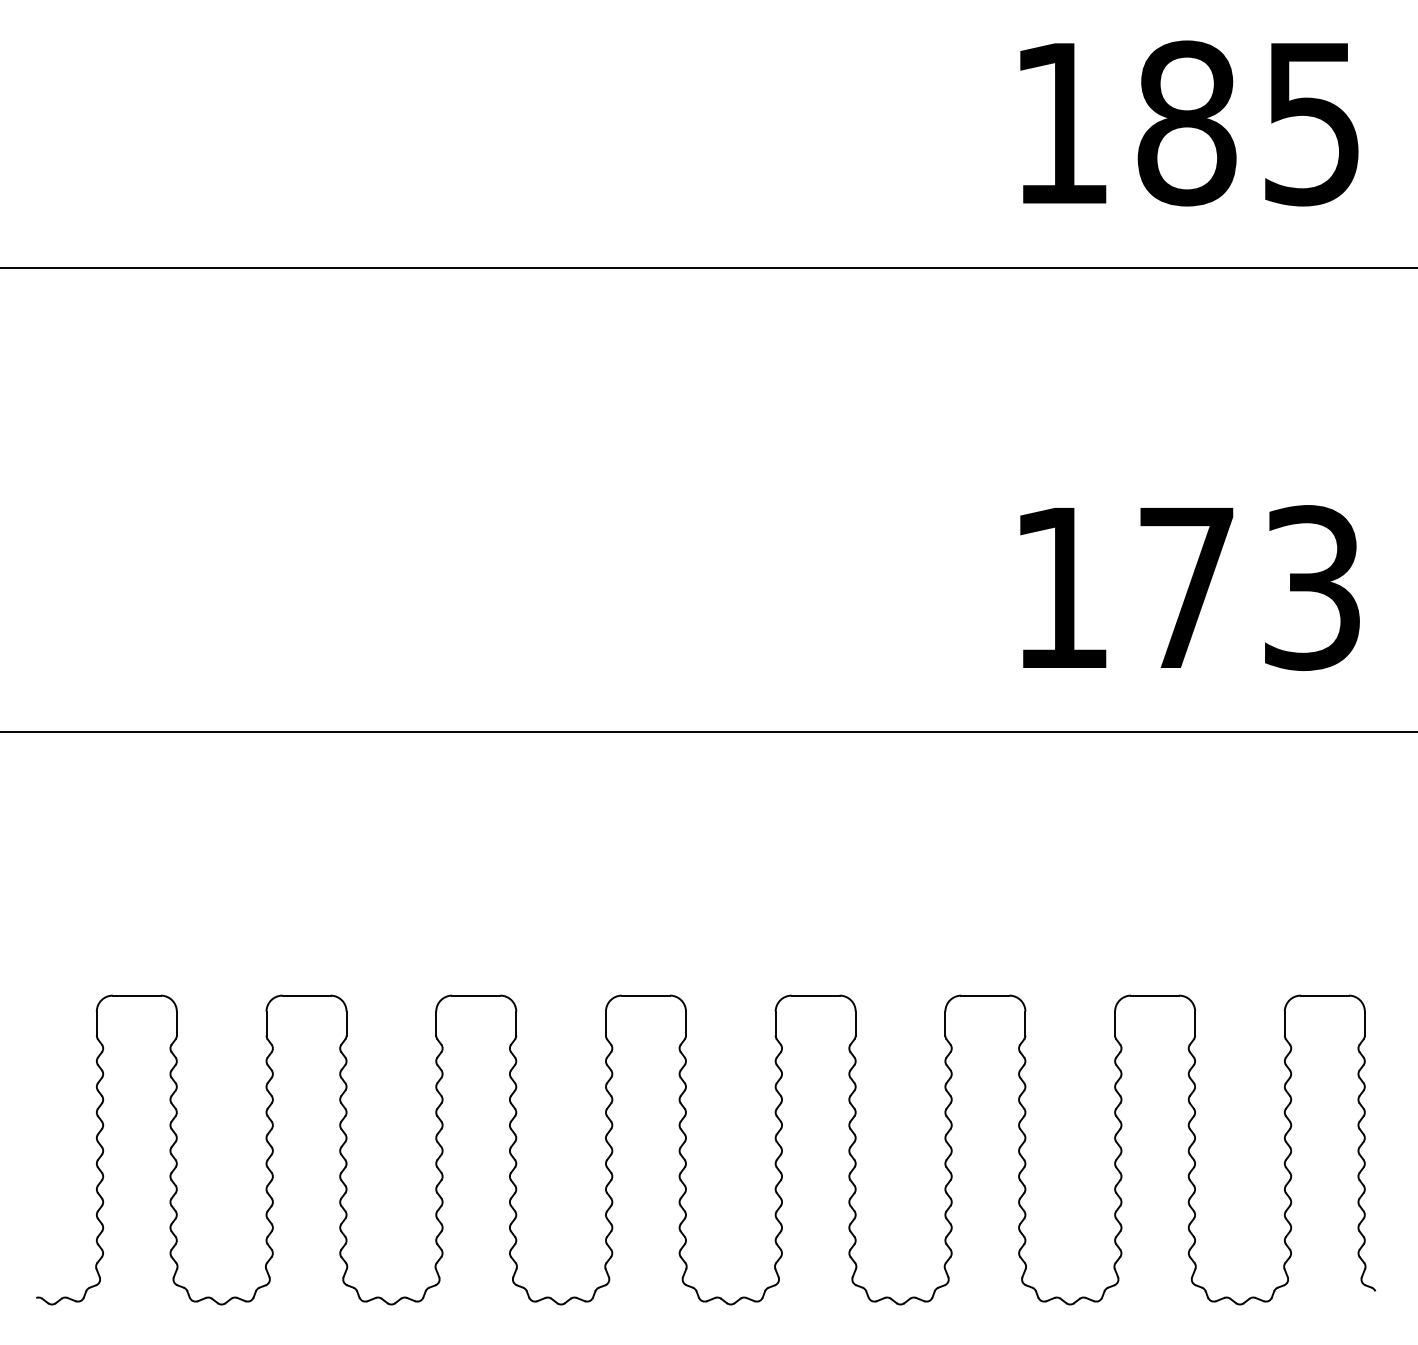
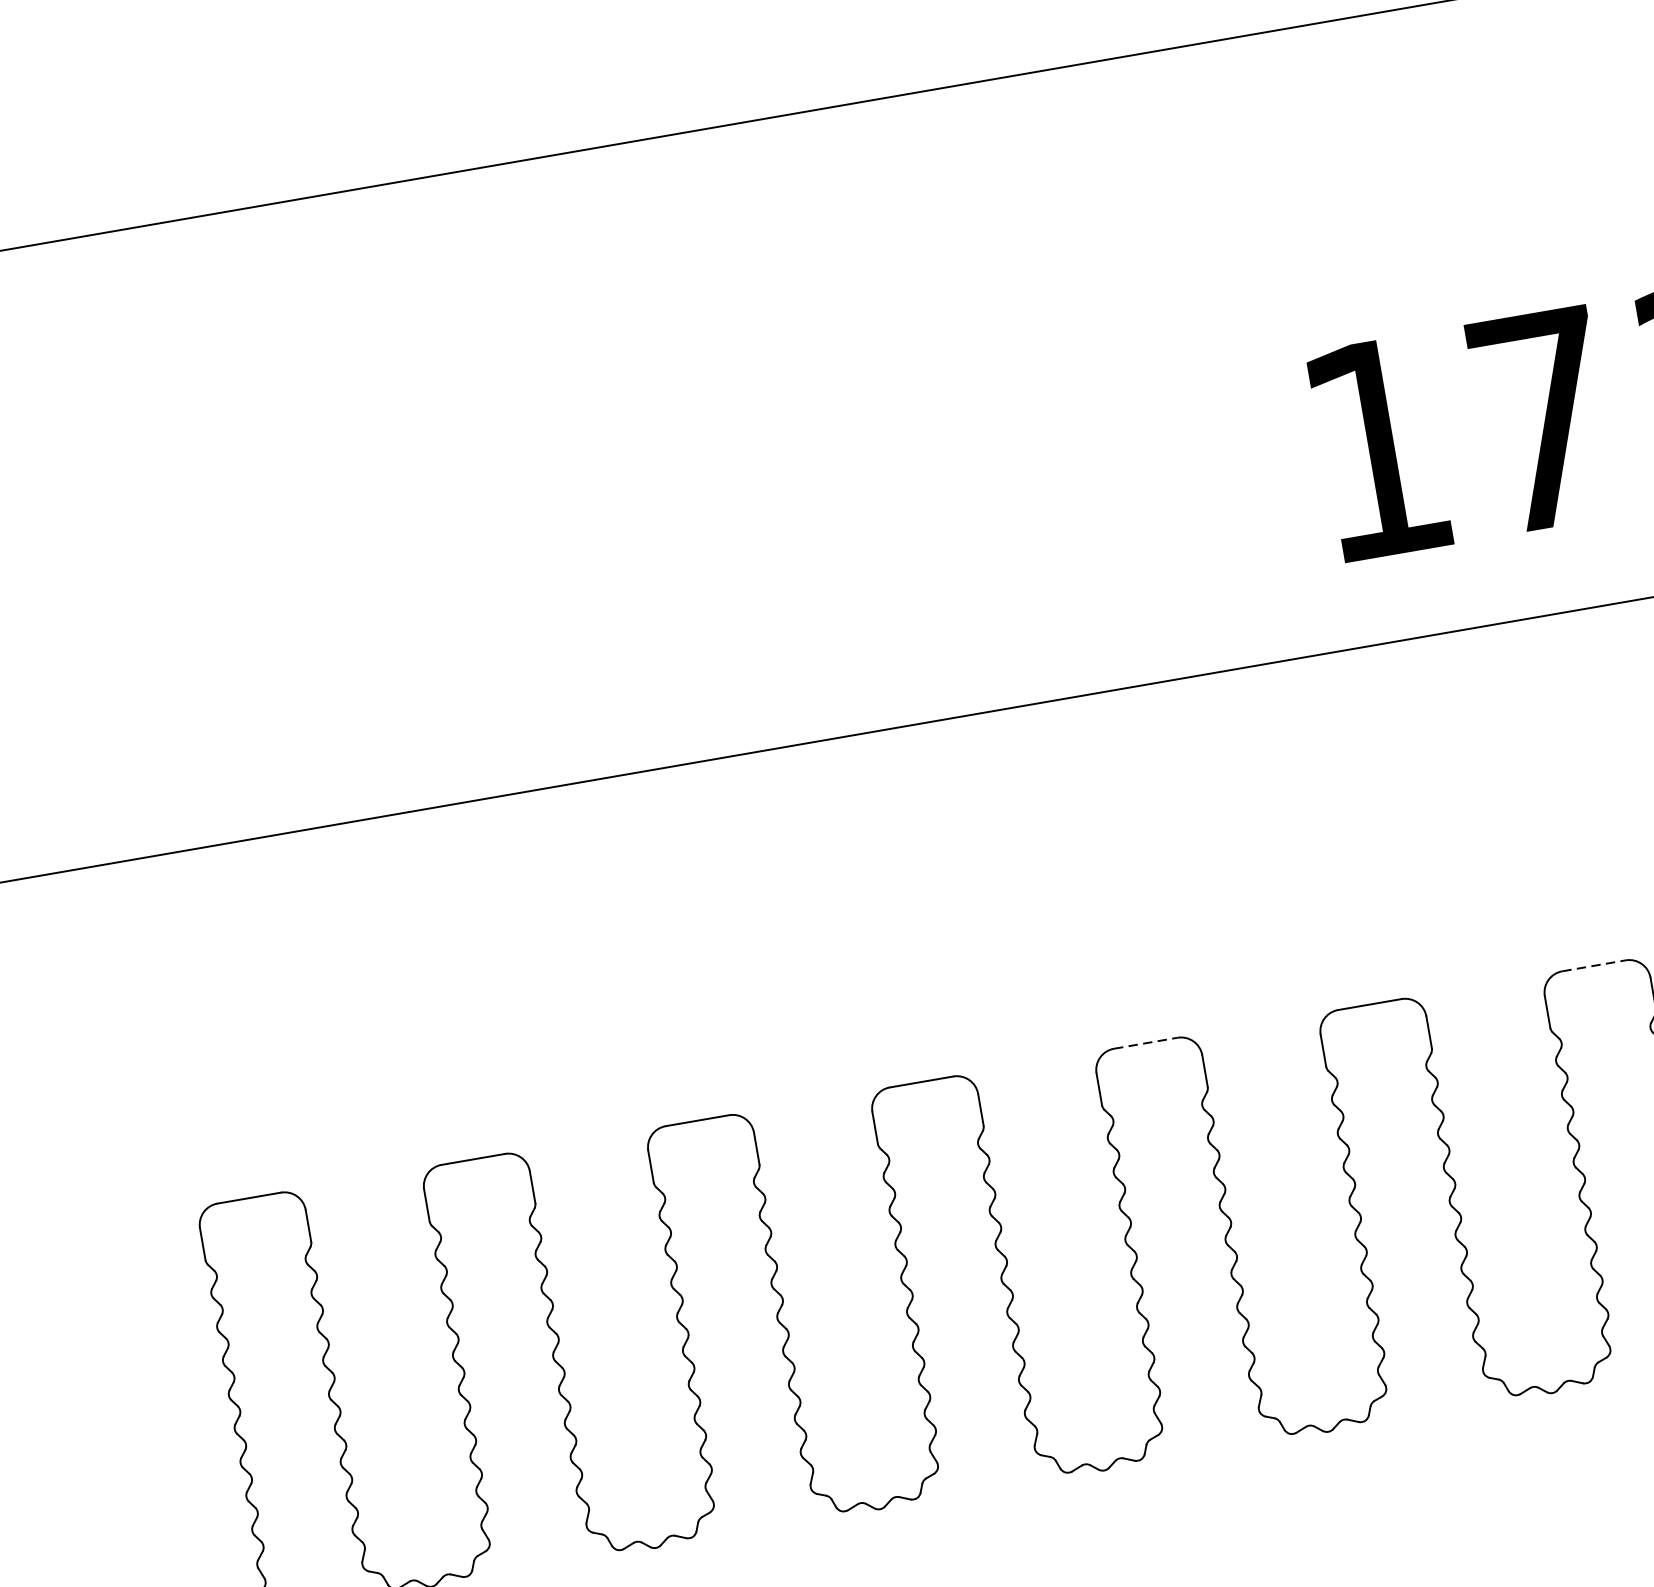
line: (816, 995) -> (1146, 1042), solid -> dashed
line: (1155, 995) -> (1594, 965), solid -> dashed

